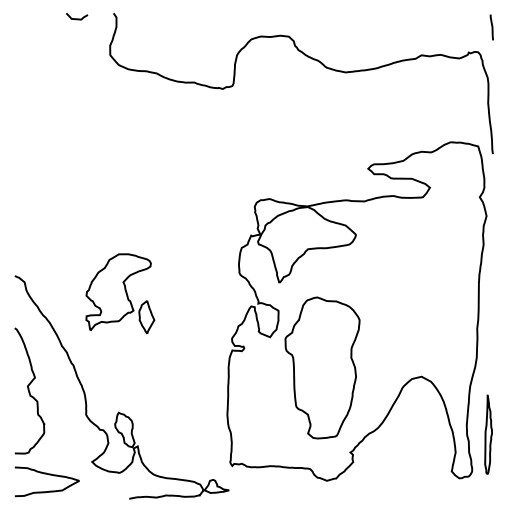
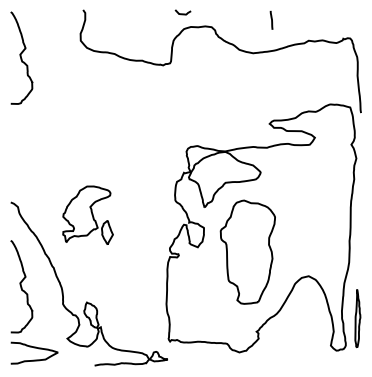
curve: (77, 18) -> (183, 13), moved
line: (491, 27) -> (271, 20), moved
curve: (29, 78) -> (21, 57), added
part: (322, 367) -> (247, 251), moved

